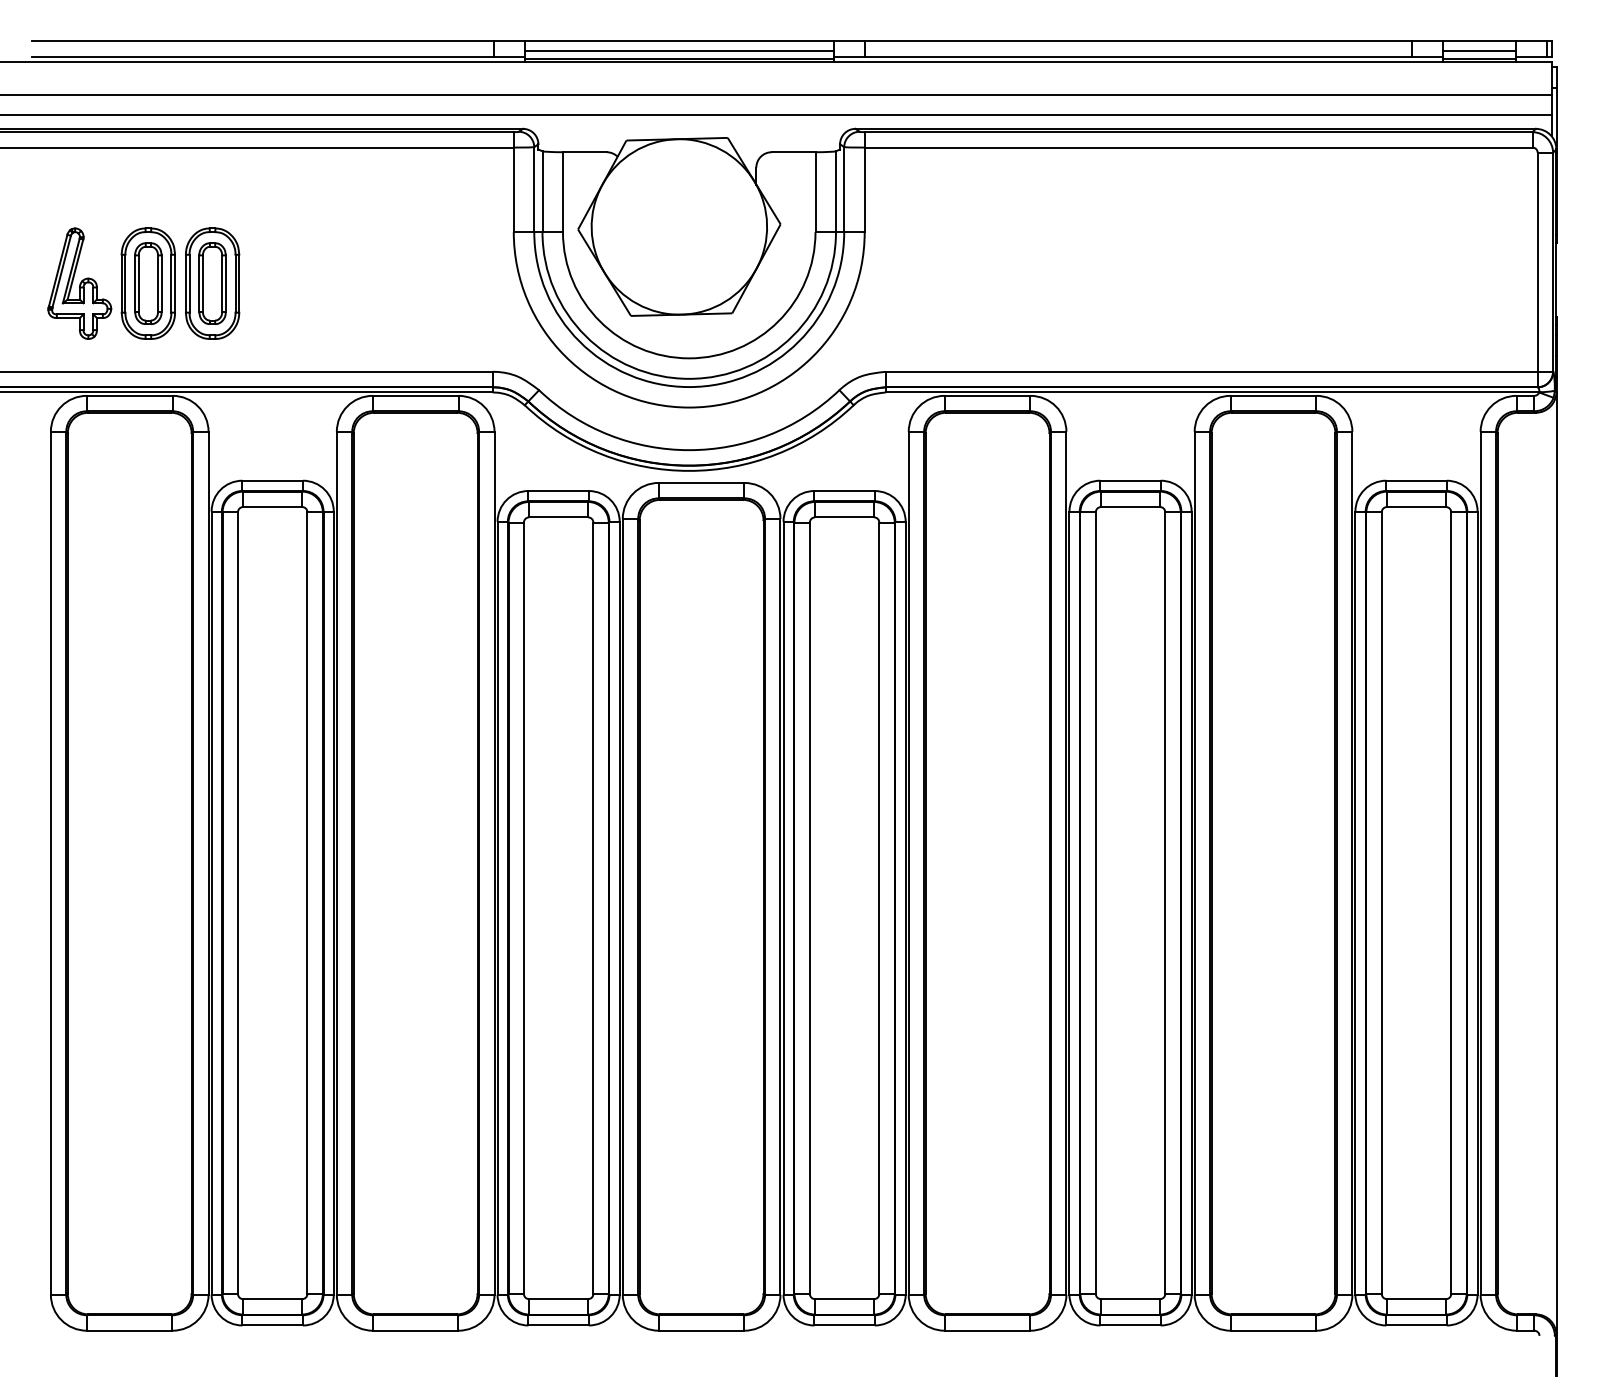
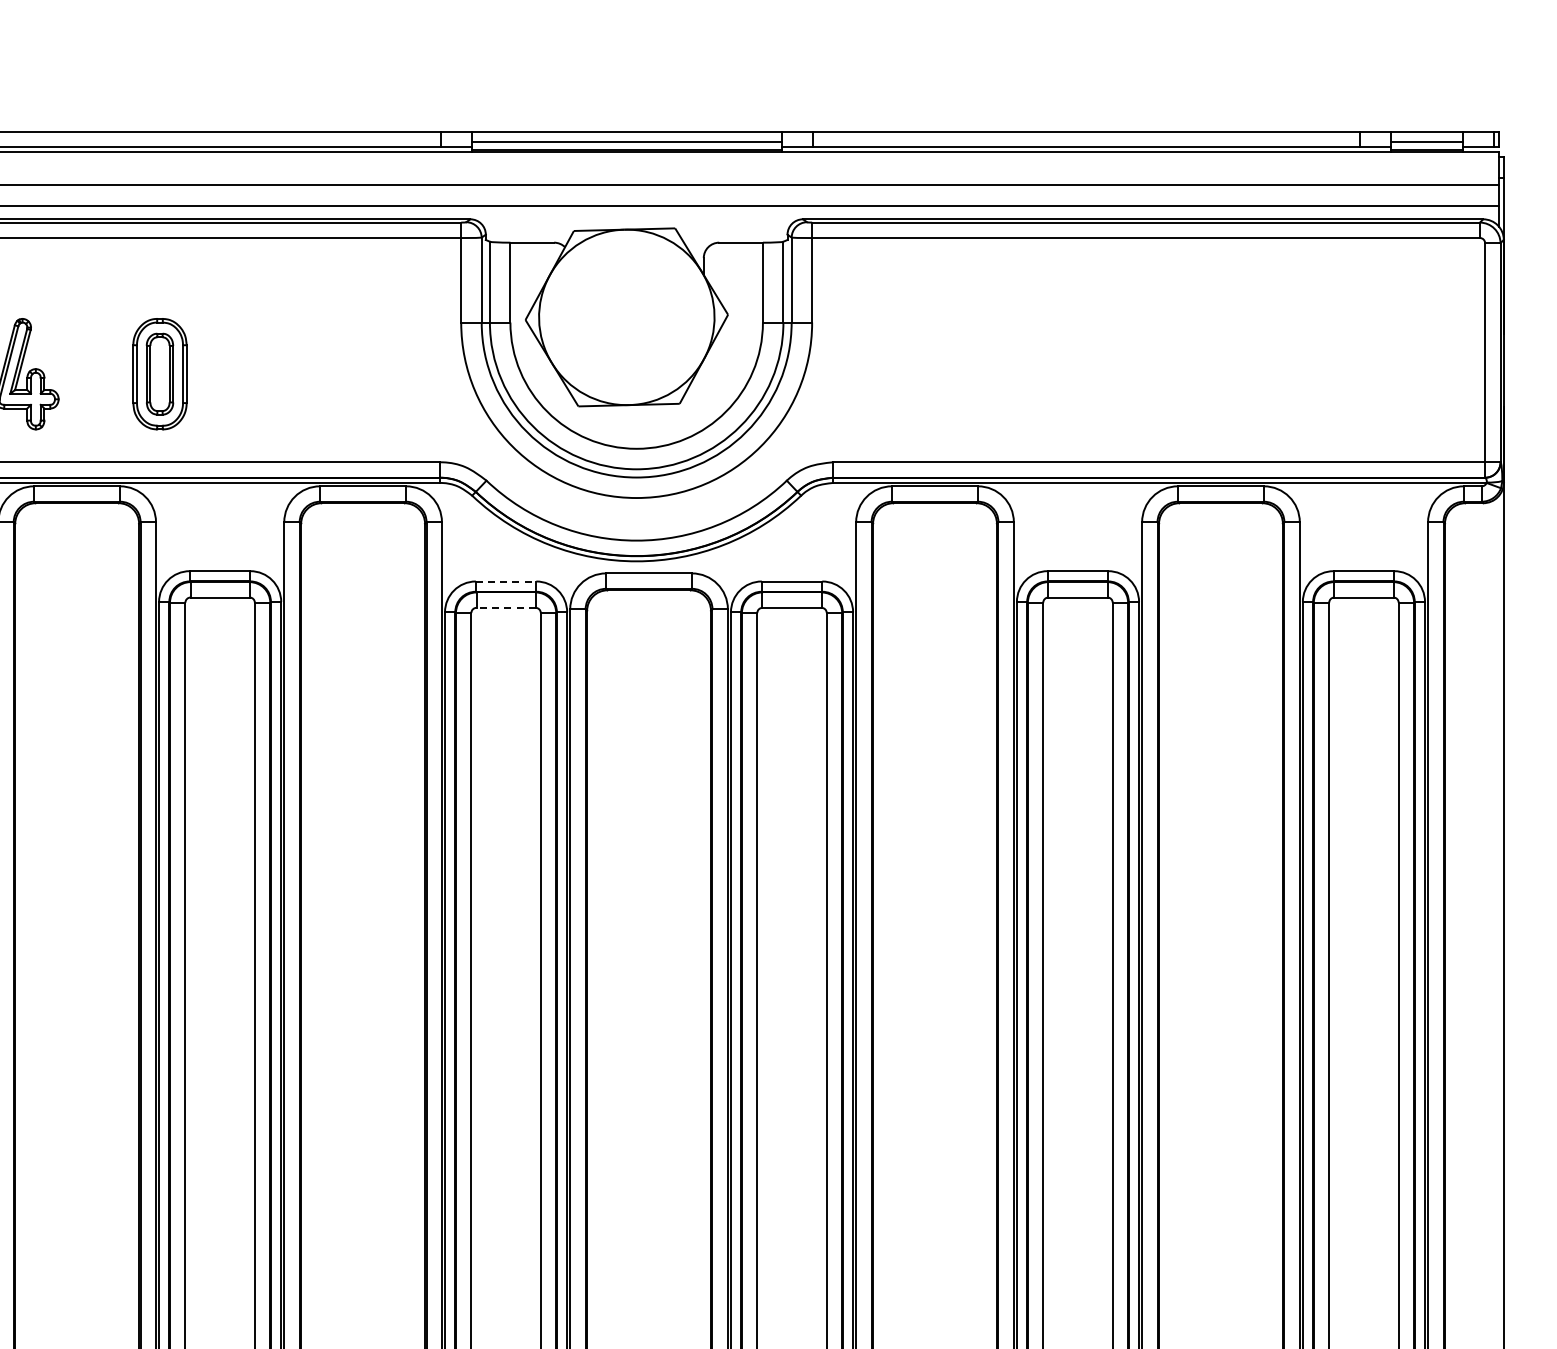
part: (147, 283) -> (94, 373), removed
line: (559, 491) -> (506, 581), solid -> dashed
line: (558, 517) -> (505, 607), solid -> dashed

